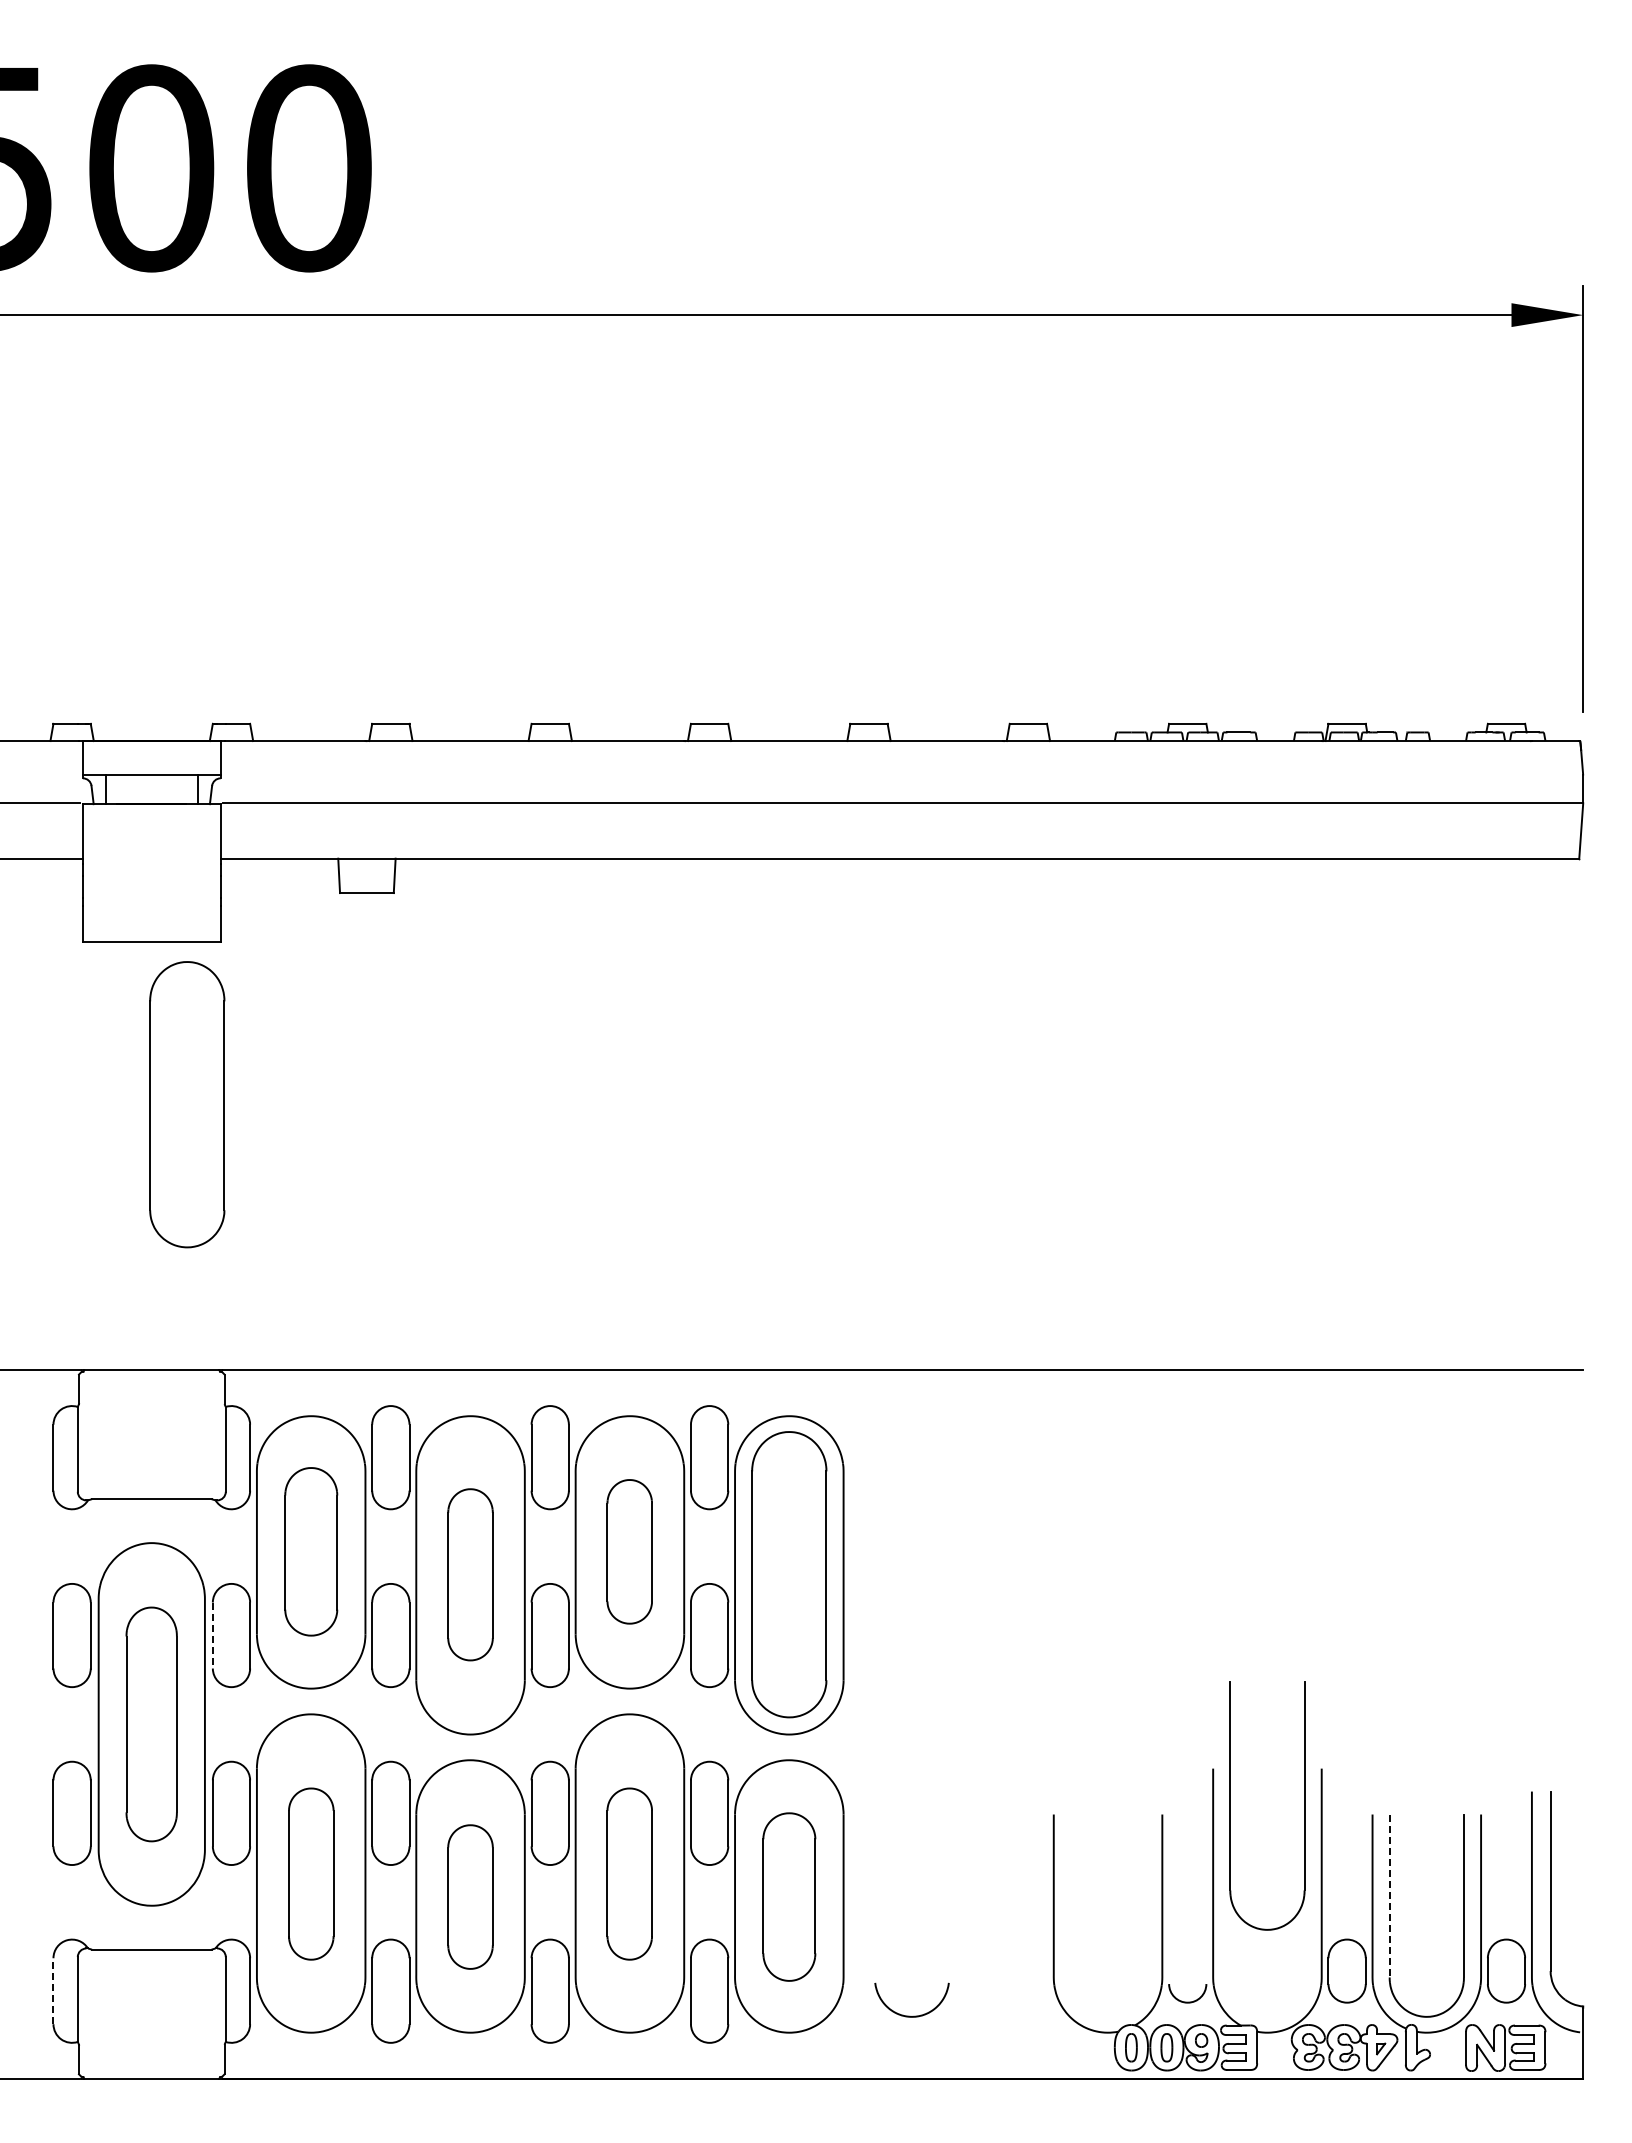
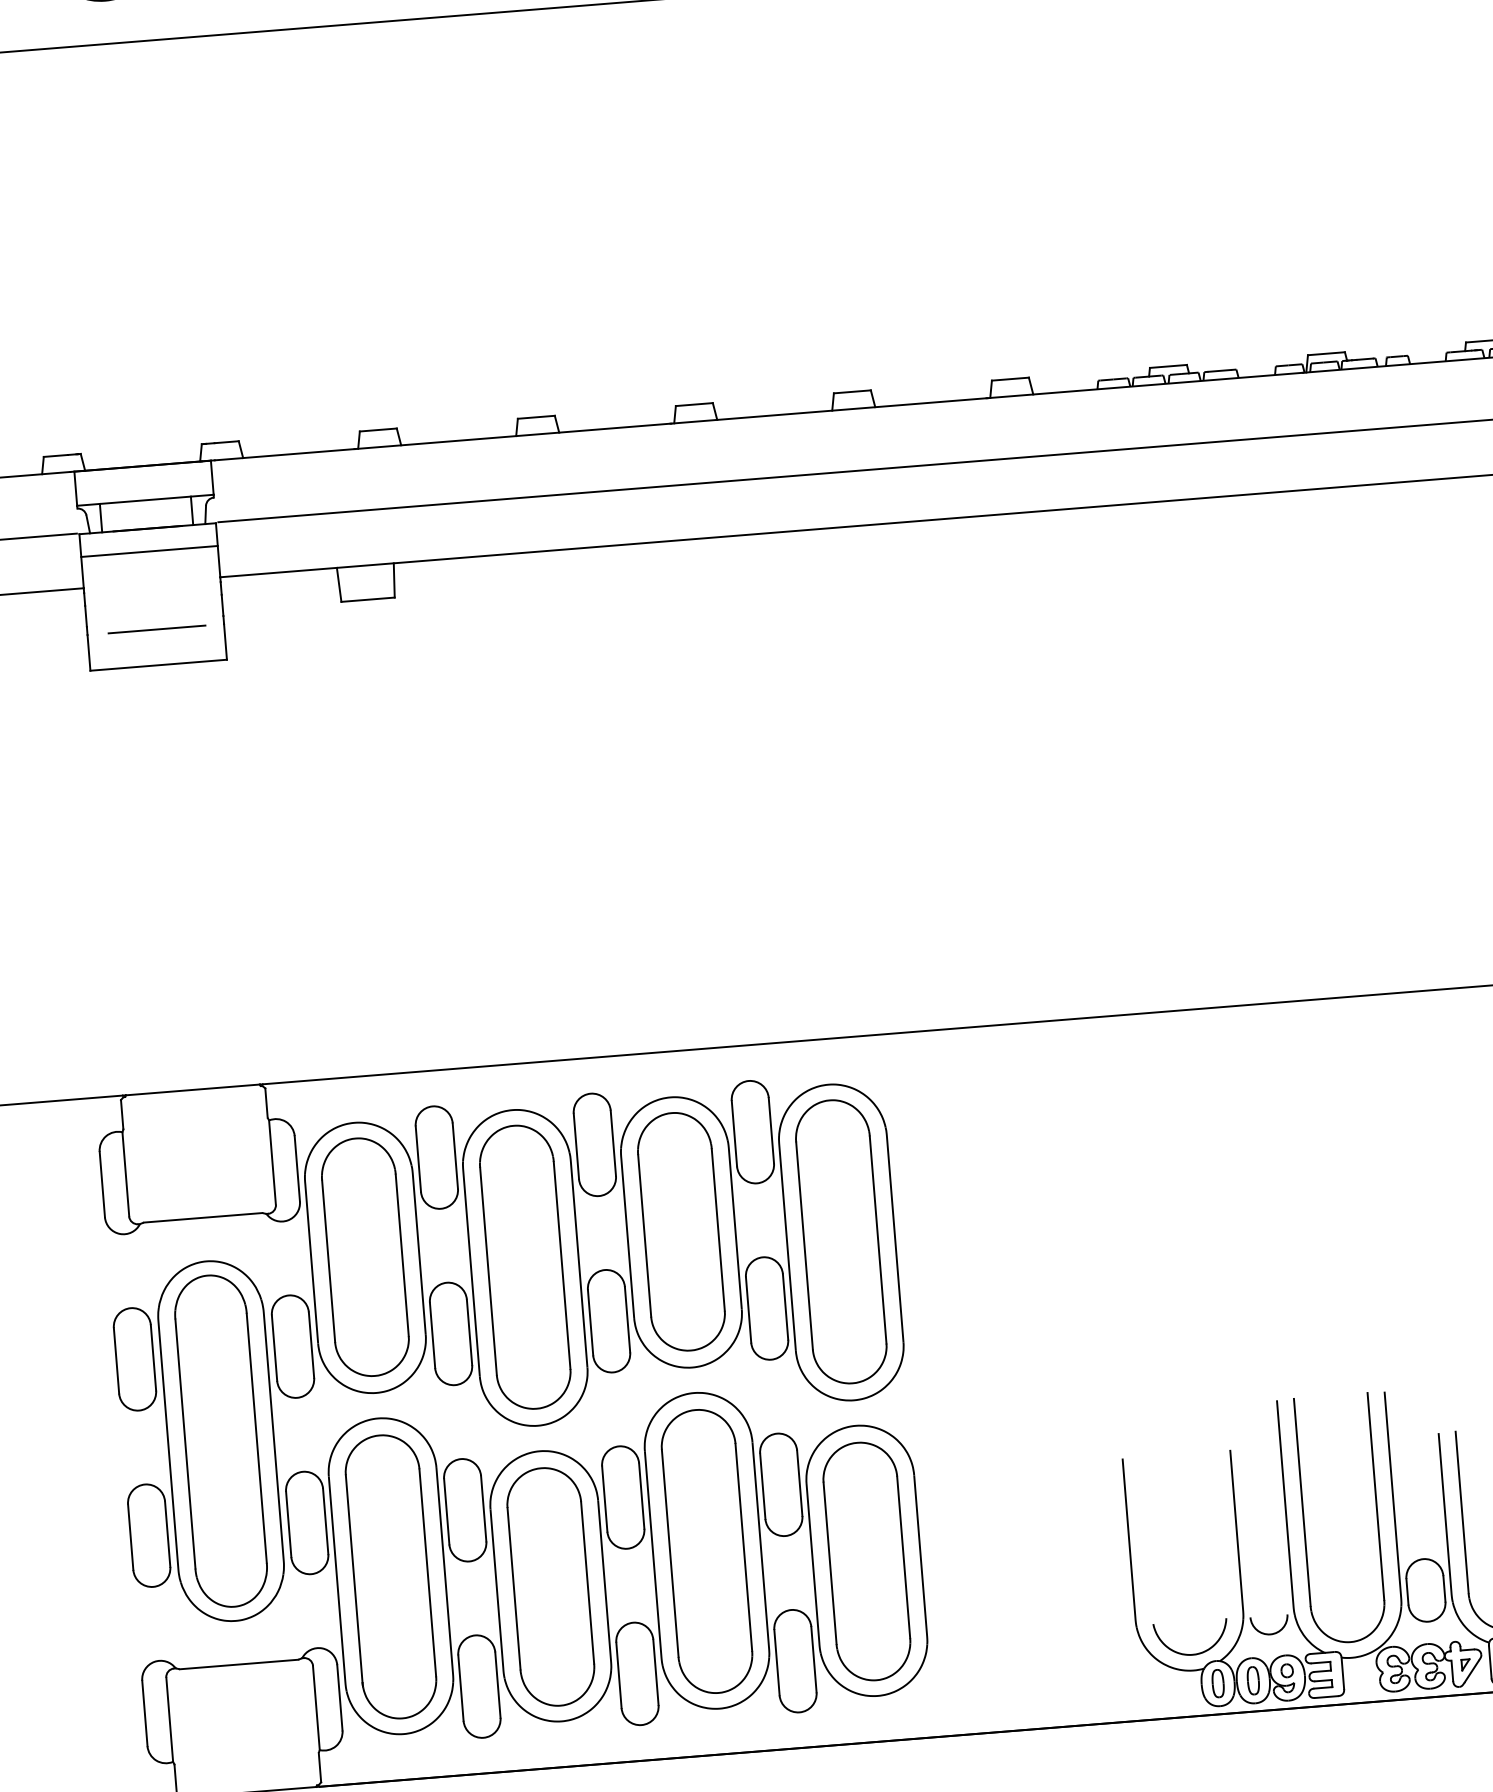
line: (151, 827) -> (149, 551), added
line: (152, 905) -> (156, 629), added
part: (187, 1104) -> (207, 823), removed
part: (311, 1551) -> (365, 1256), size x1.43
part: (629, 1551) -> (680, 1231), size x1.67
part: (470, 1574) -> (525, 1267), size x1.67
line: (212, 1635) -> (274, 1348), dashed -> solid
part: (151, 1724) -> (220, 1441), size x1.43
part: (1230, 1805) -> (1304, 1521), moved
part: (311, 1873) -> (391, 1576), size x1.67
part: (629, 1873) -> (706, 1550), size x1.67
part: (470, 1896) -> (550, 1586), size x1.67
part: (789, 1896) -> (867, 1560), size x1.43
line: (1389, 1896) -> (1462, 1513), dashed -> solid
line: (53, 1991) -> (144, 1713), dashed -> solid
curve: (909, 2015) -> (1189, 1653), moved

